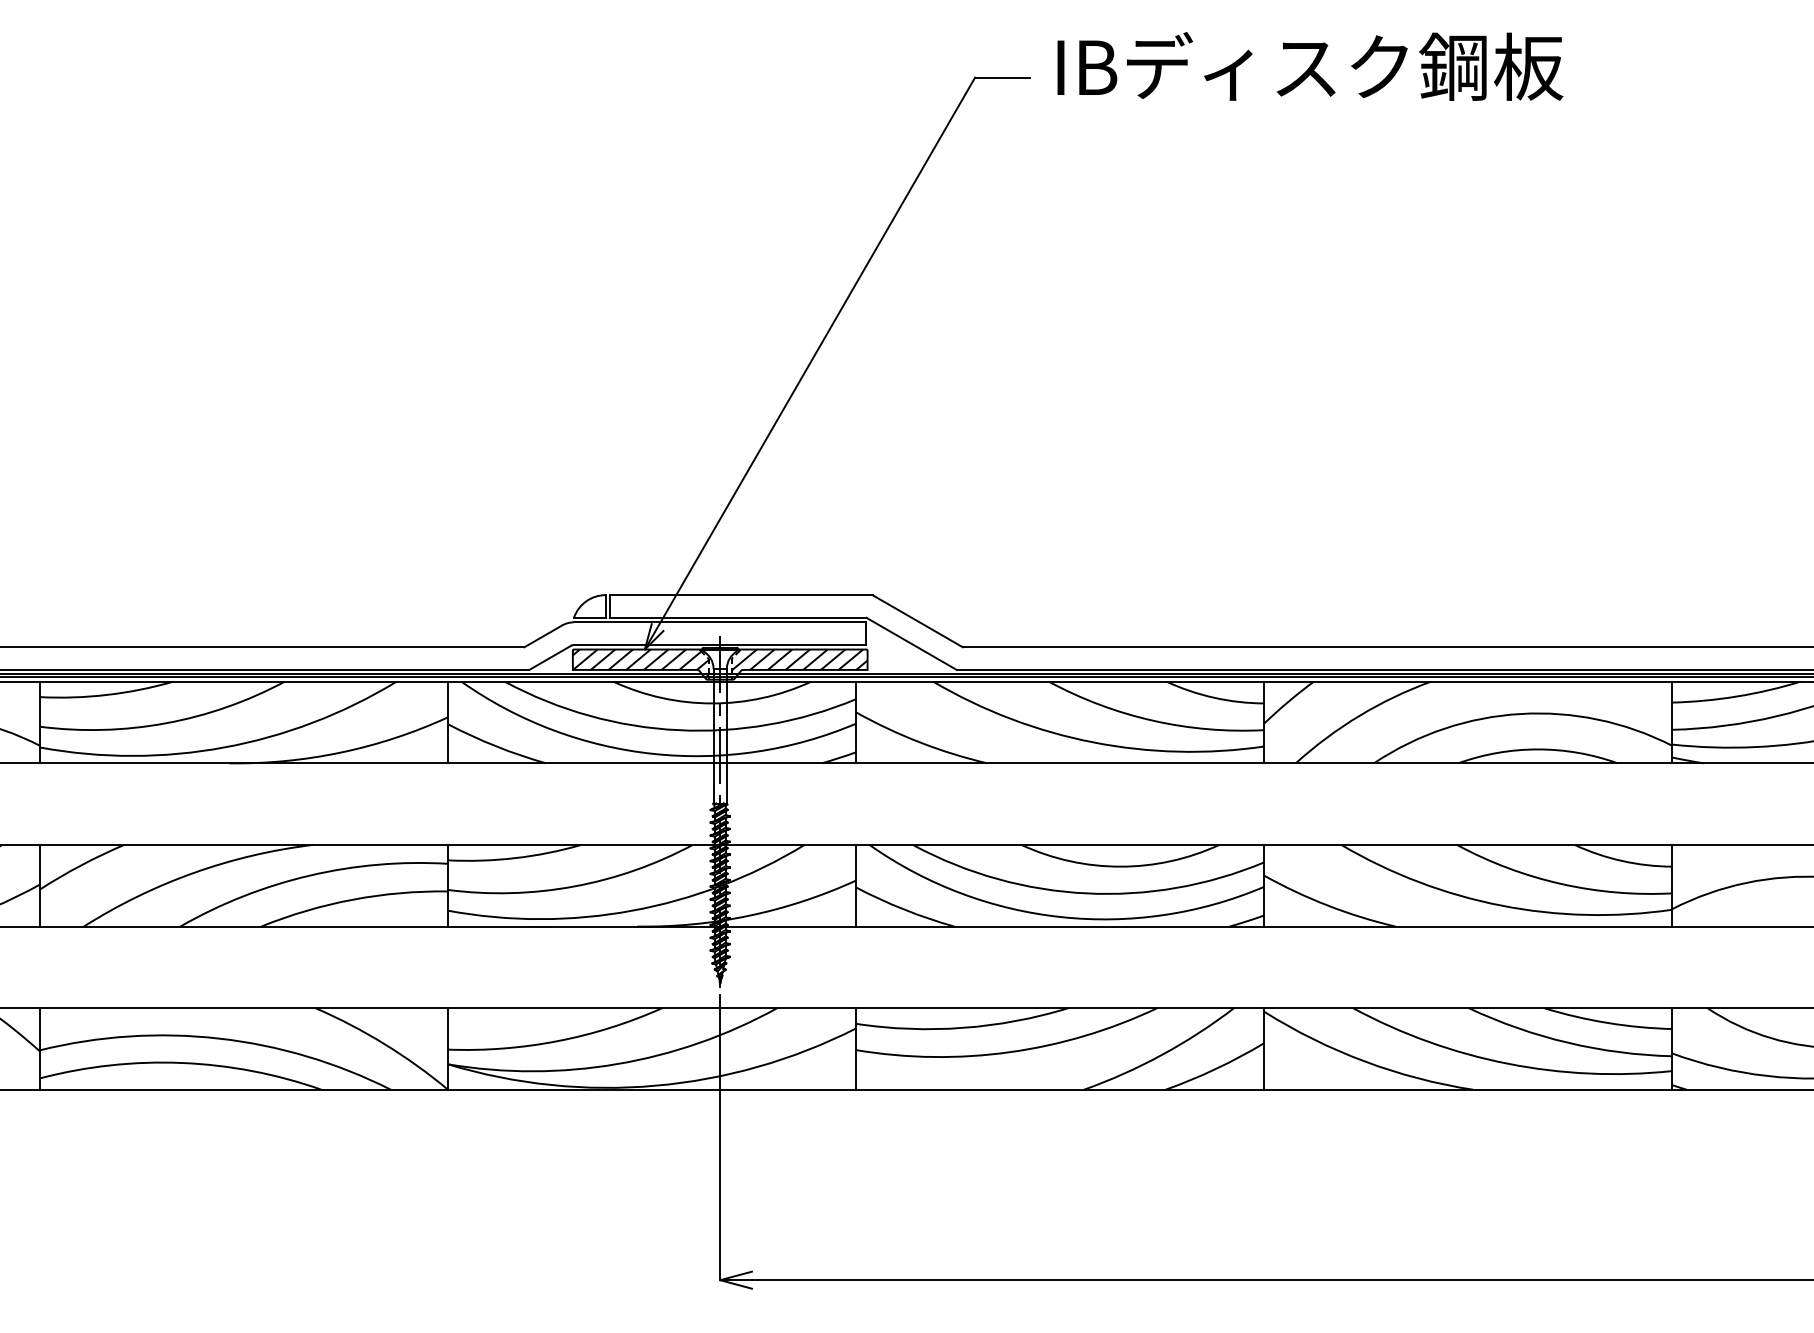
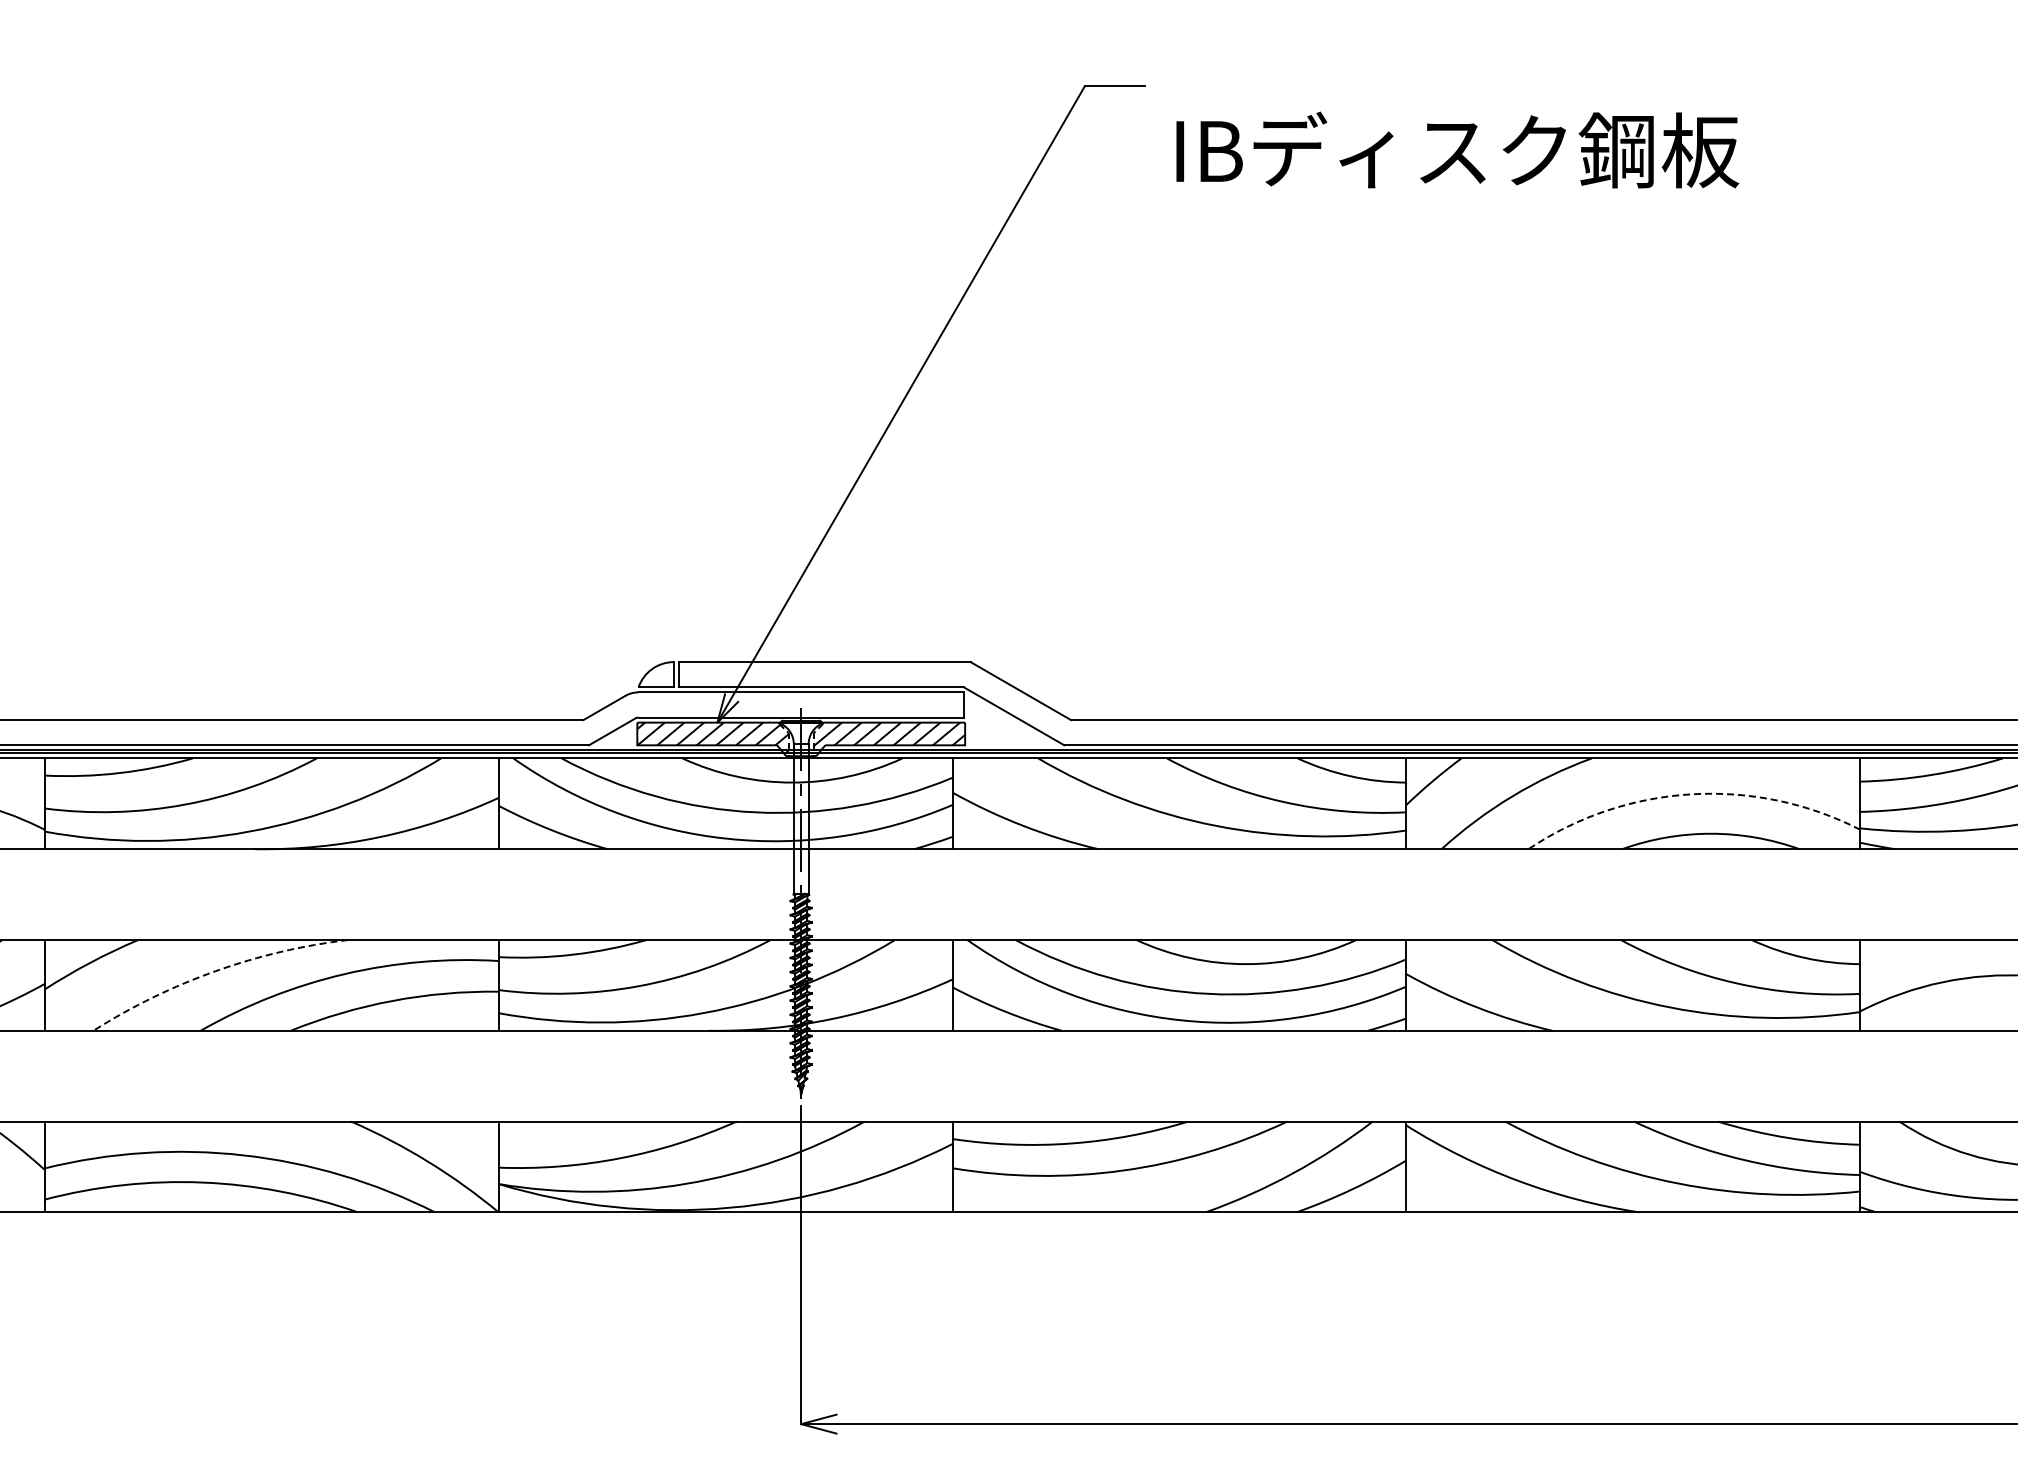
text: (1310, 65) -> (1457, 149), moved
arc: (1520, 714) -> (1691, 794), solid -> dashed
arc: (193, 873) -> (215, 971), solid -> dashed

